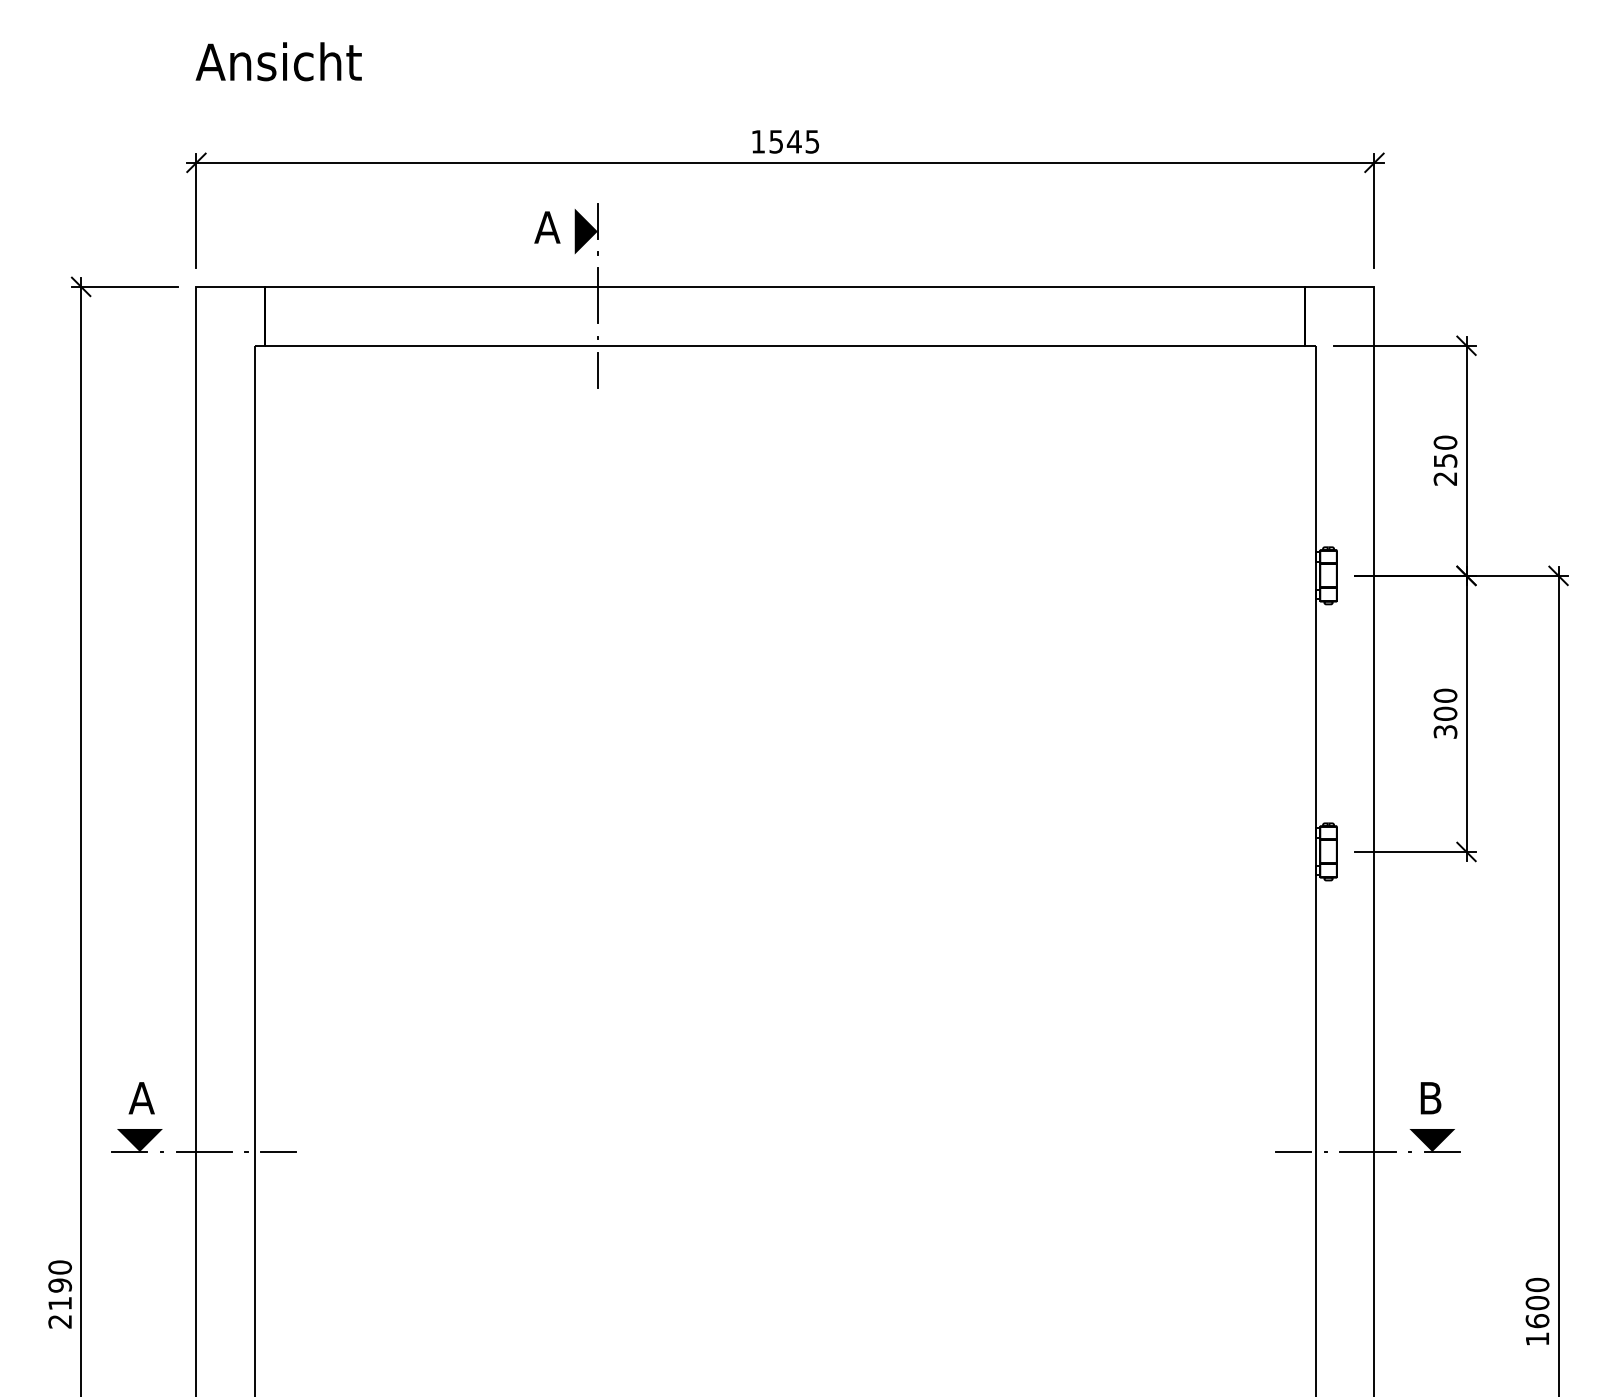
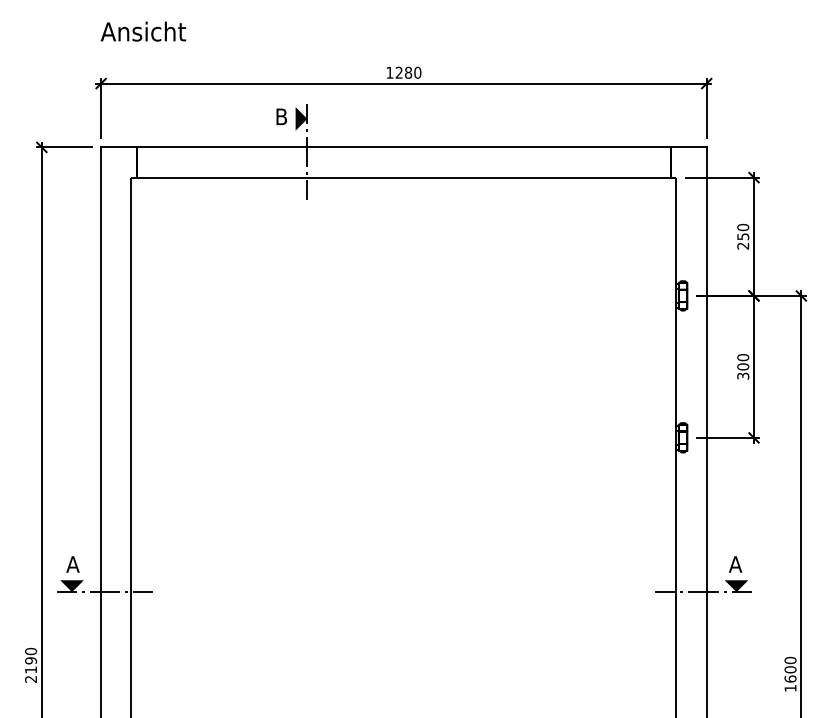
text: (794, 141) -> (408, 72), 1545 -> 1280
text: (547, 226) -> (281, 116), A -> B
text: (1430, 1098) -> (735, 564), B -> A

